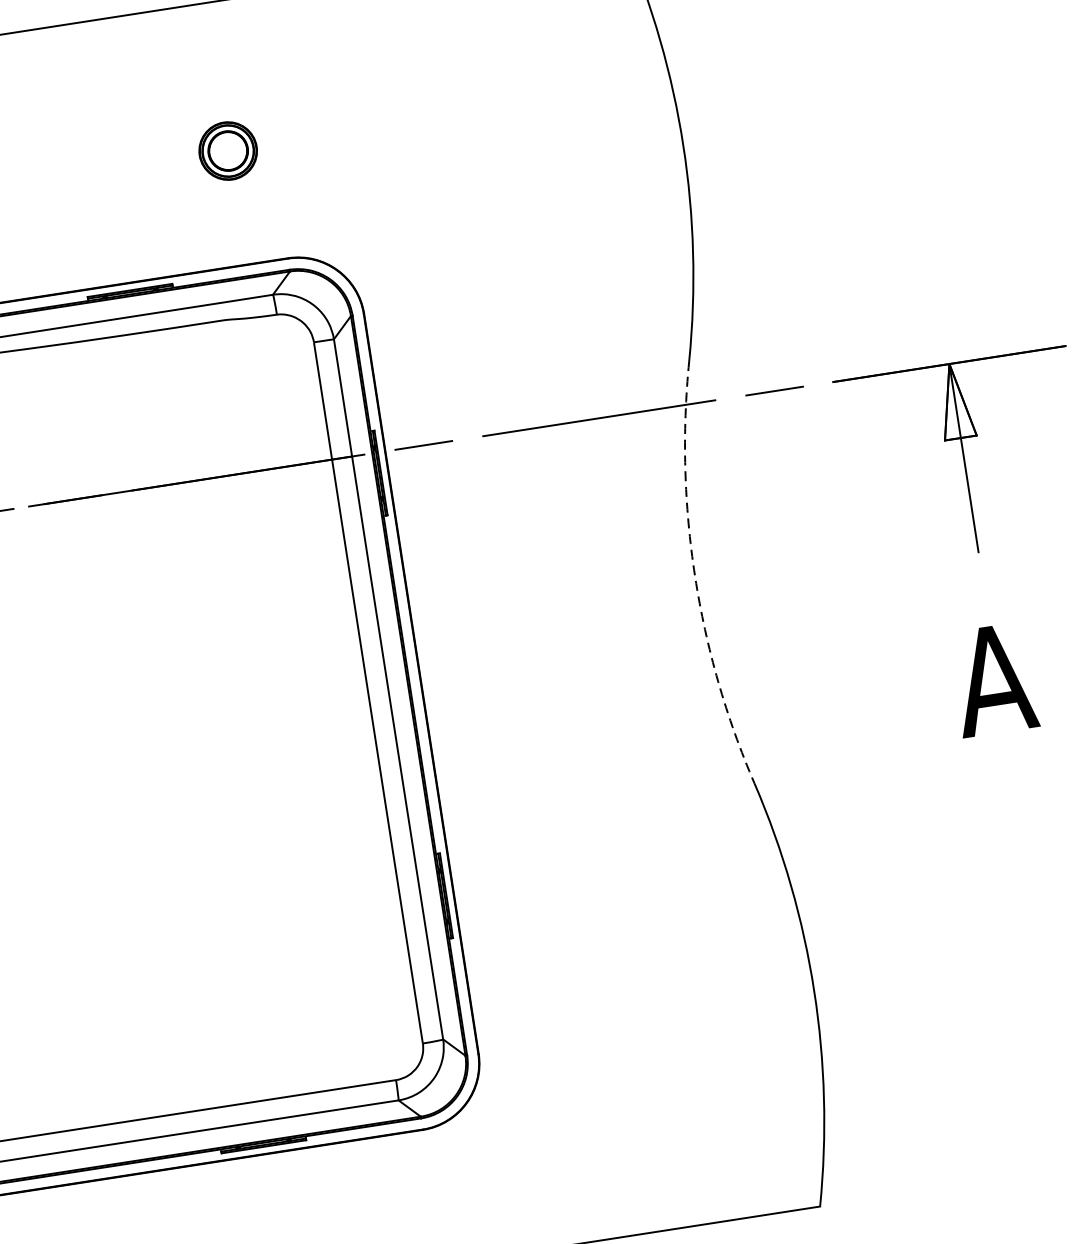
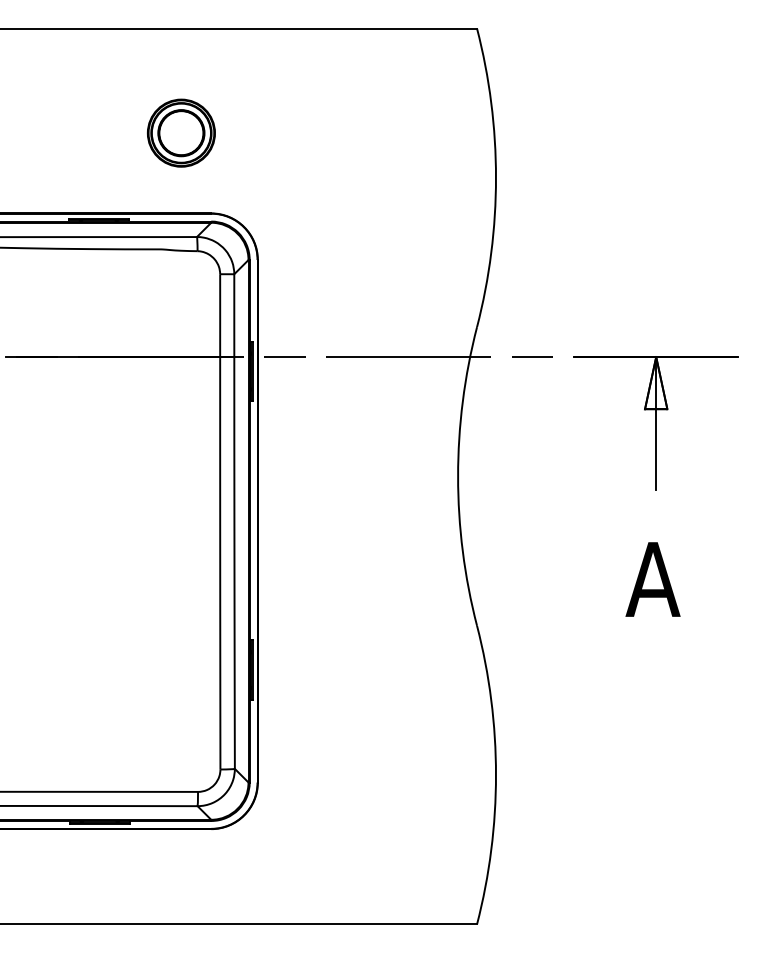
part: (228, 150) -> (181, 132), size x1.67
arc: (695, 576) -> (458, 476), dashed -> solid

